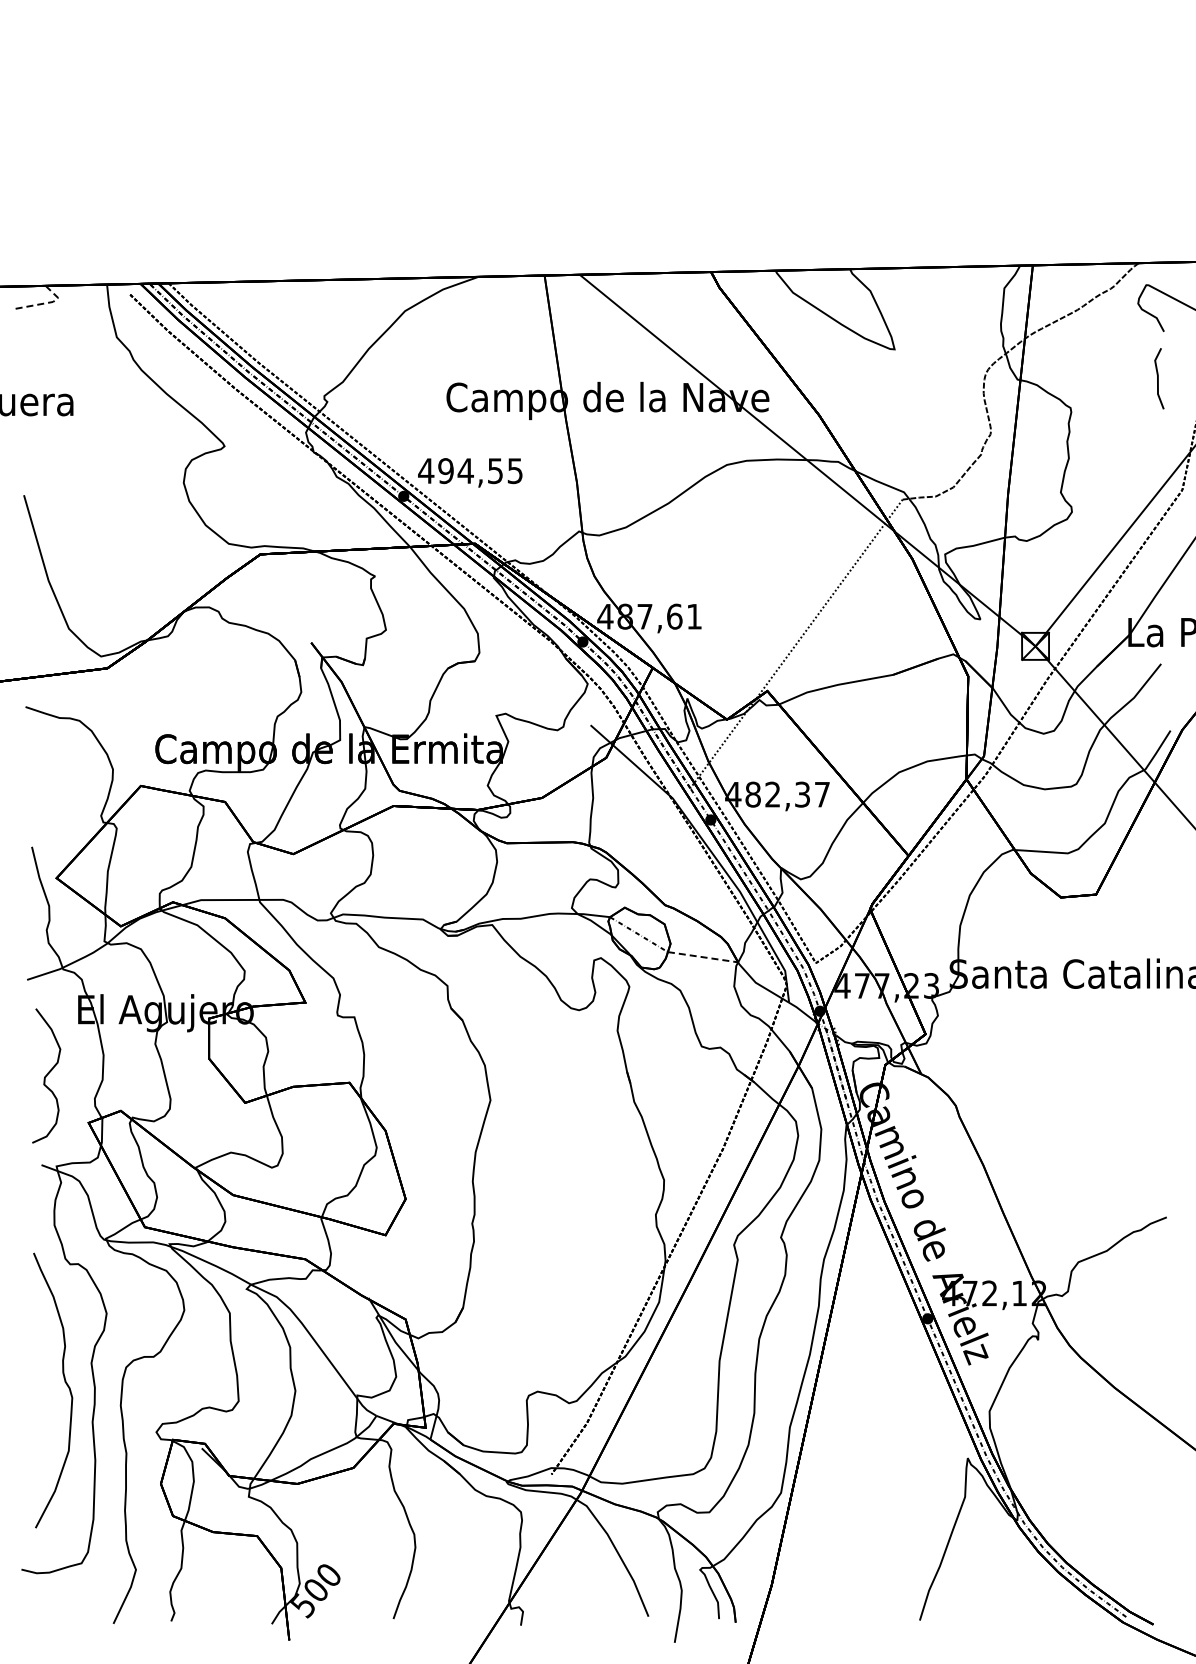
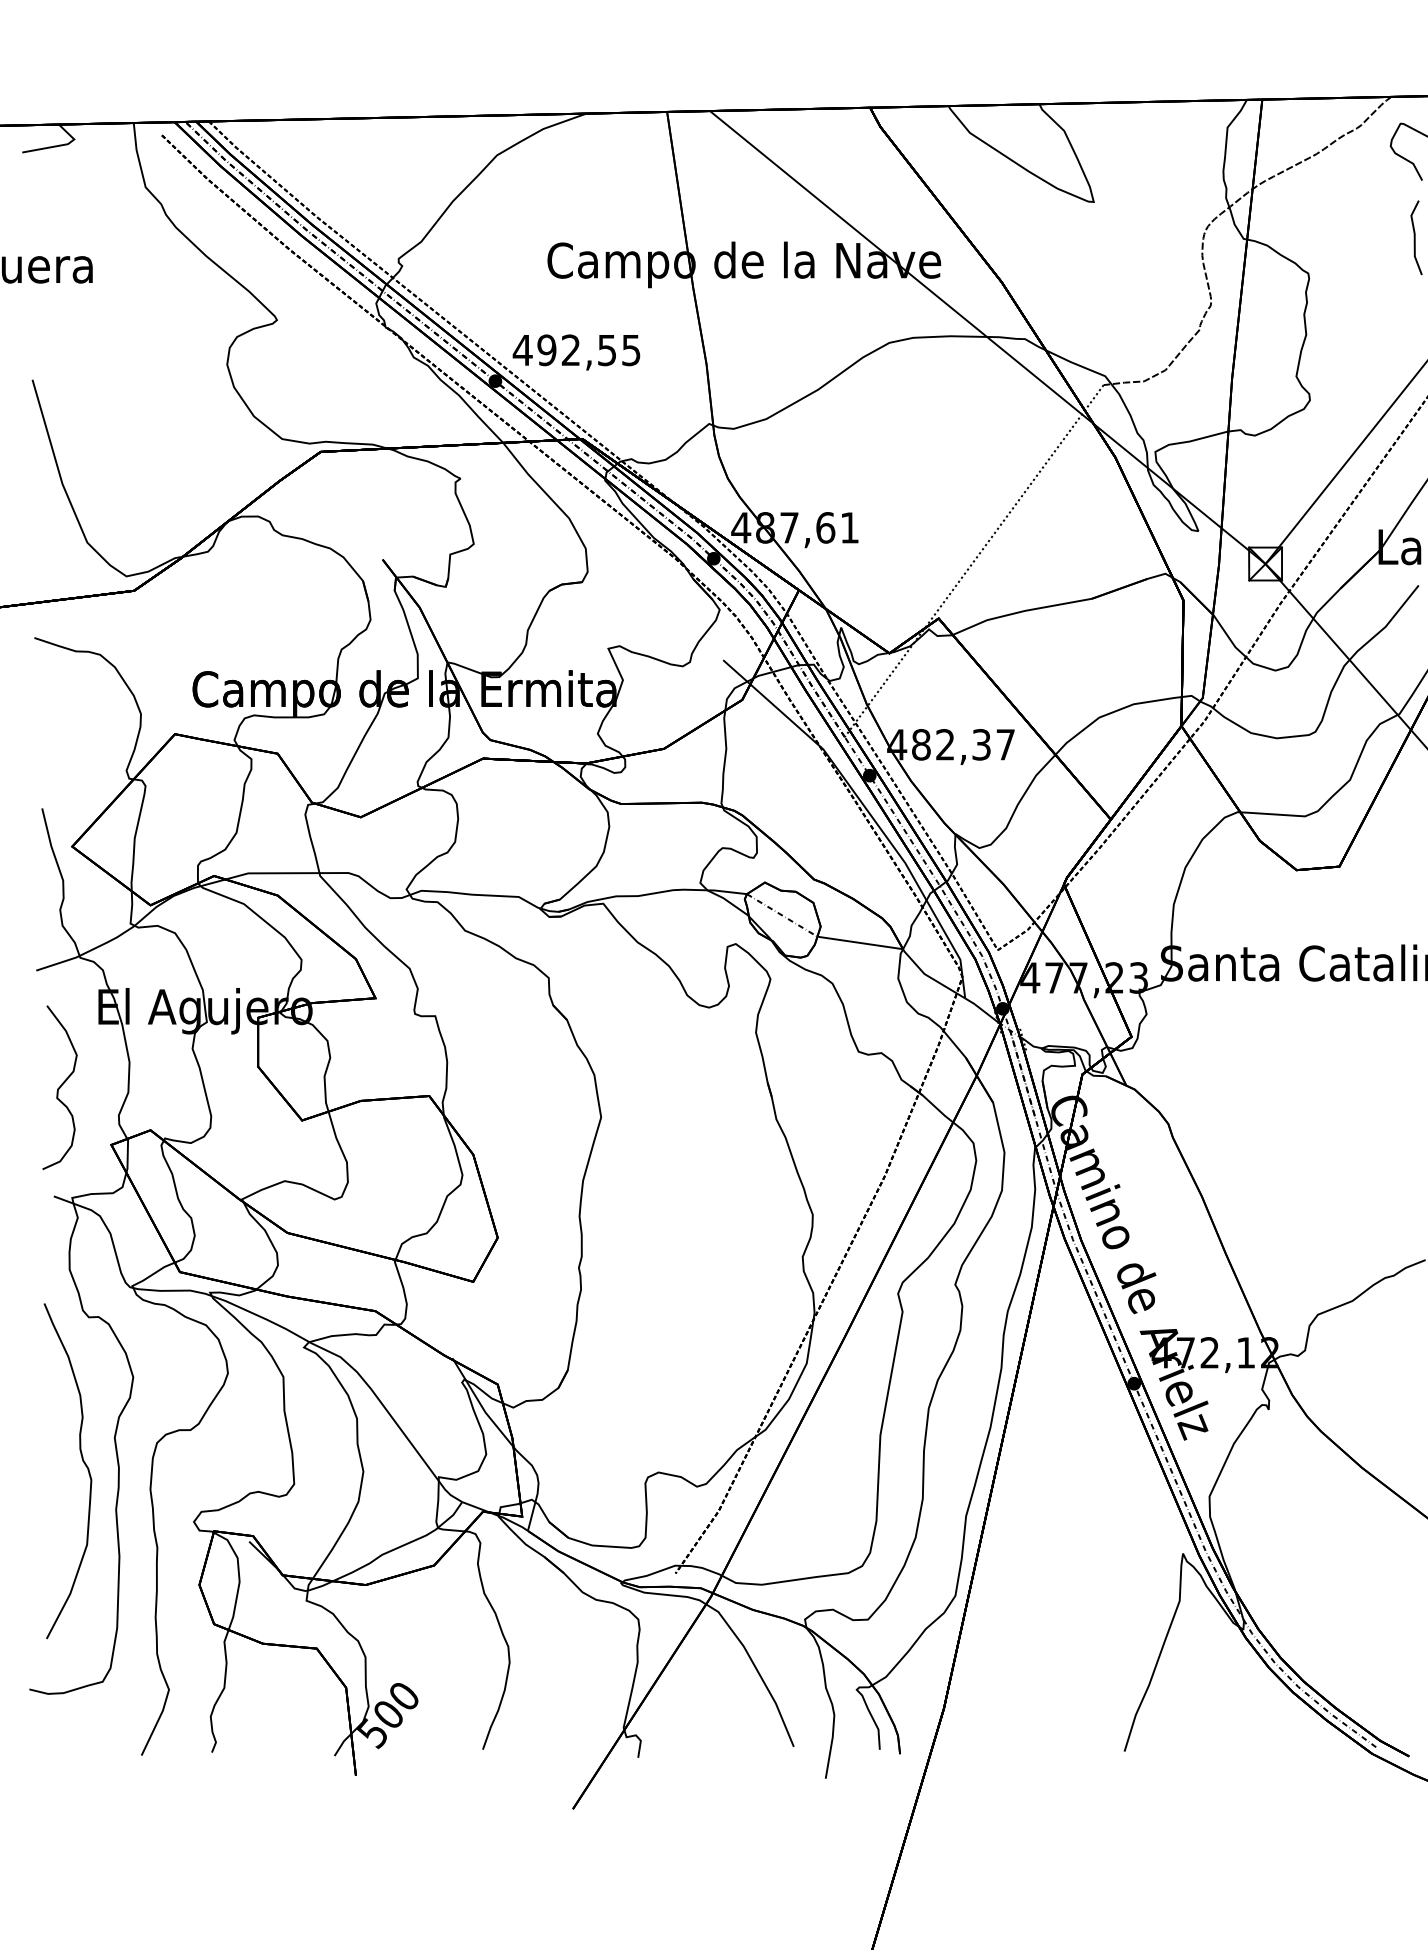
line: (47, 302) -> (61, 144), dashed -> solid
text: (465, 470) -> (570, 349), 494,55 -> 492,55
line: (703, 957) -> (860, 943), dashed -> solid

